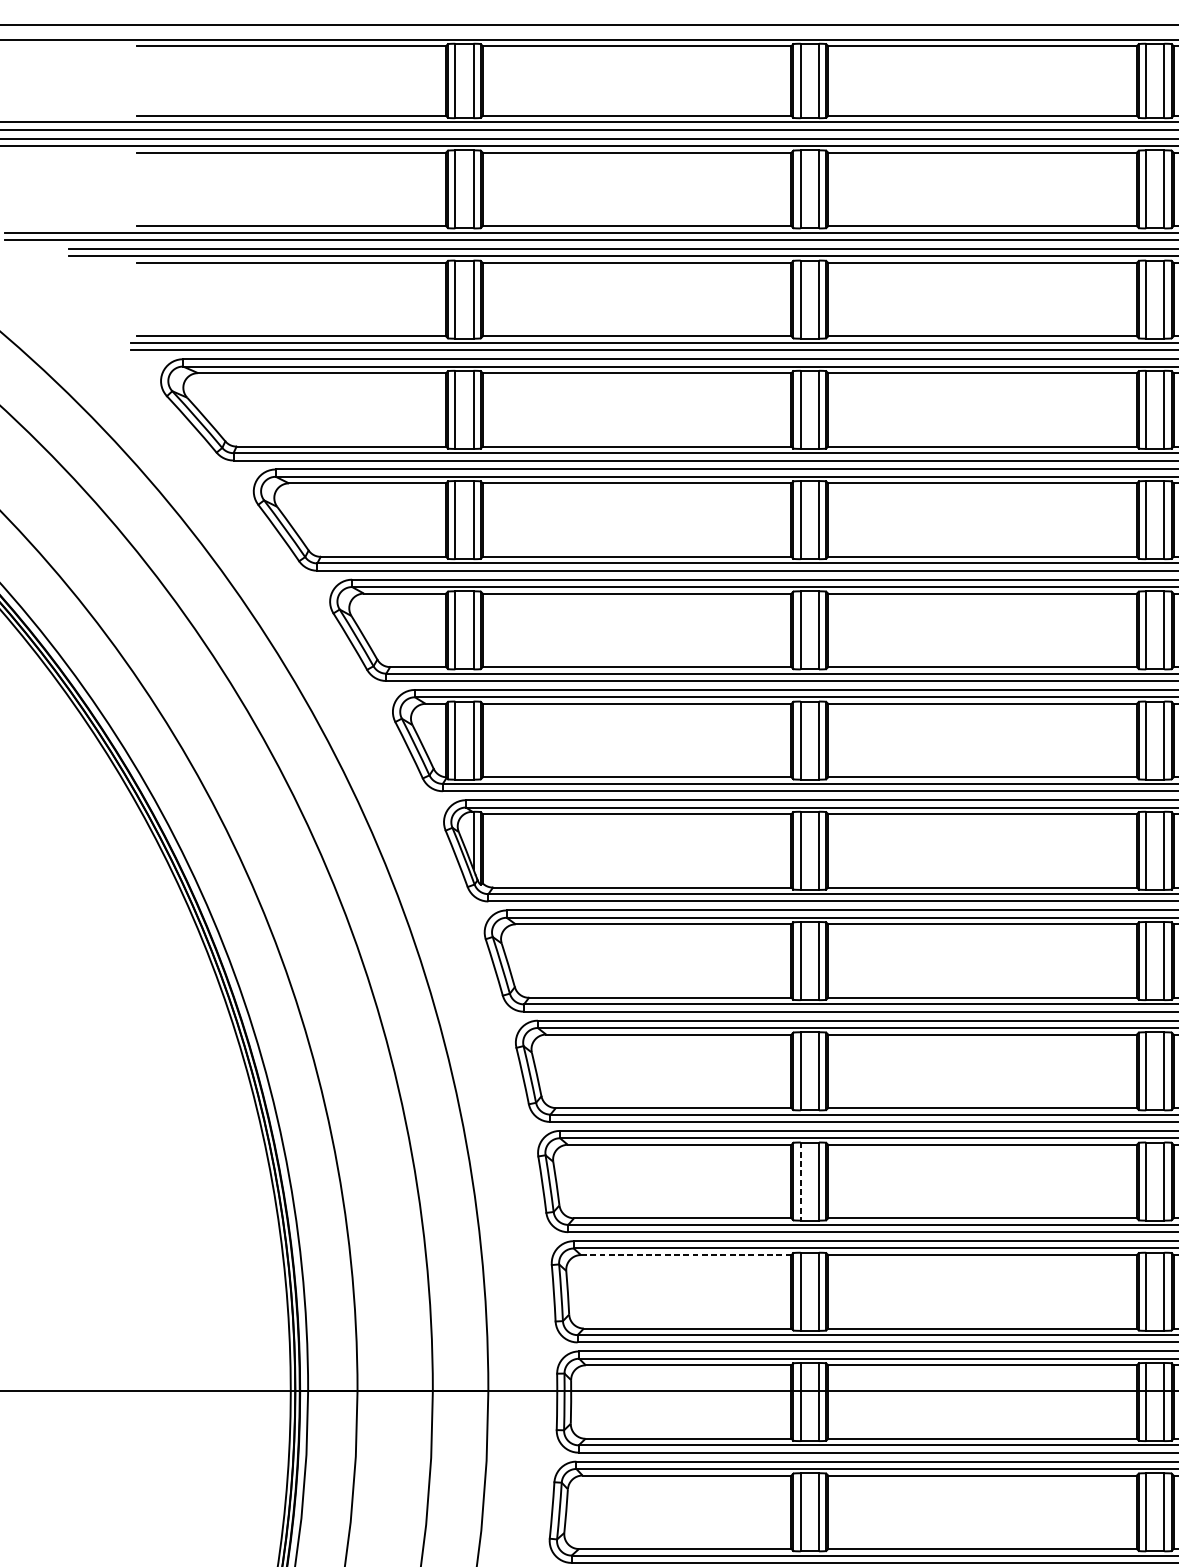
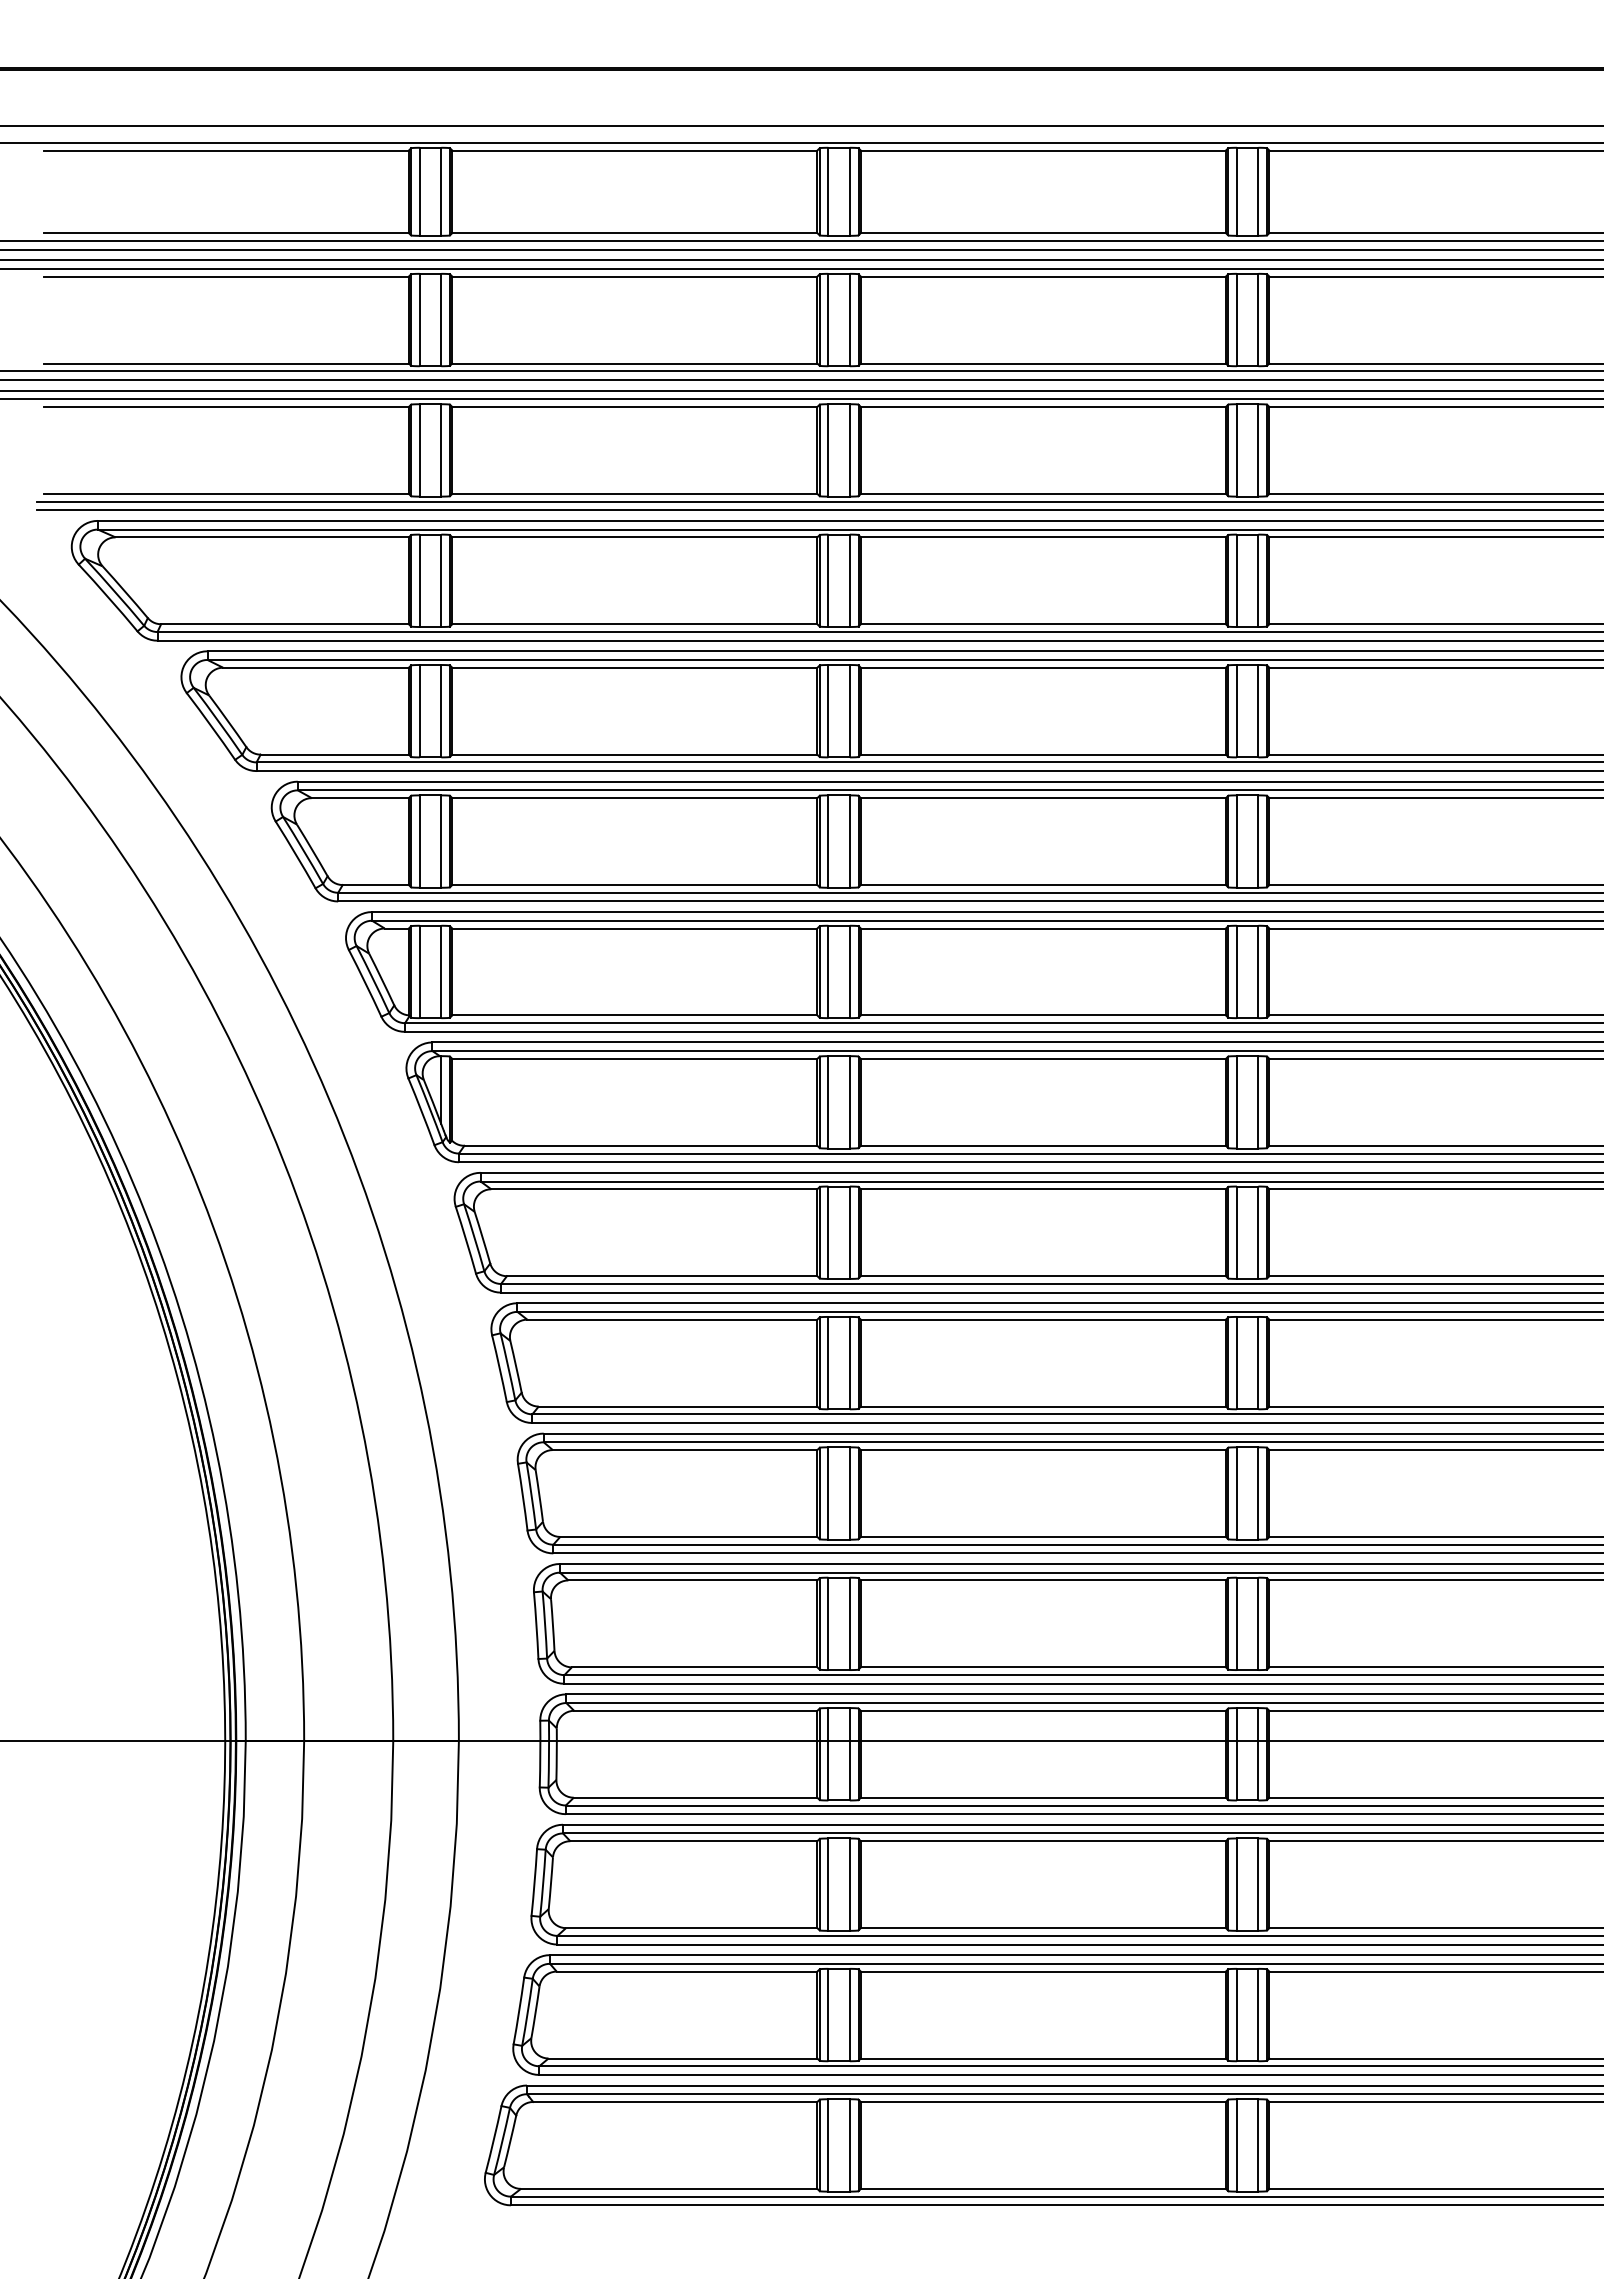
line: (800, 1182) -> (828, 1494), dashed -> solid
line: (685, 1255) -> (692, 1580), dashed -> solid

